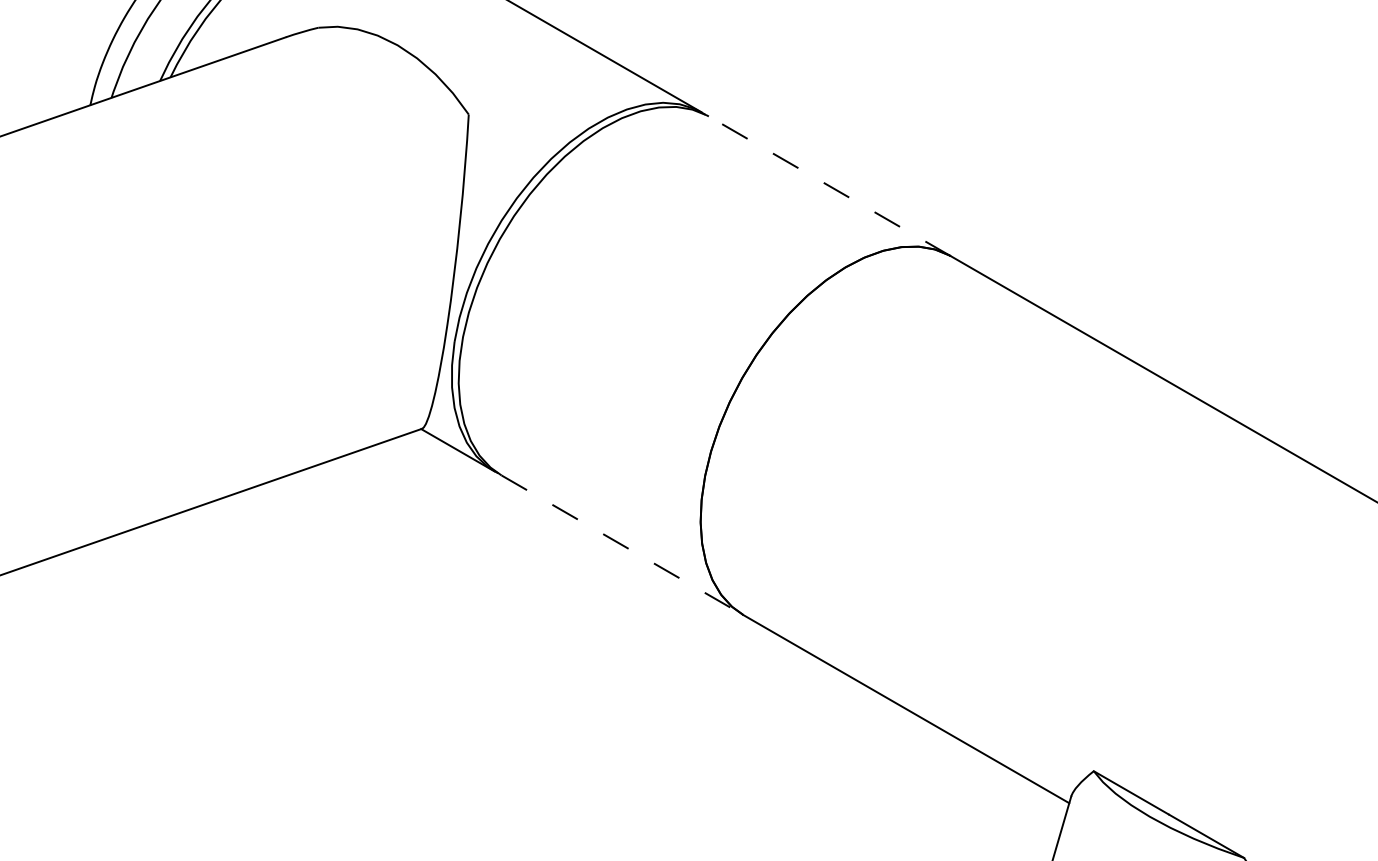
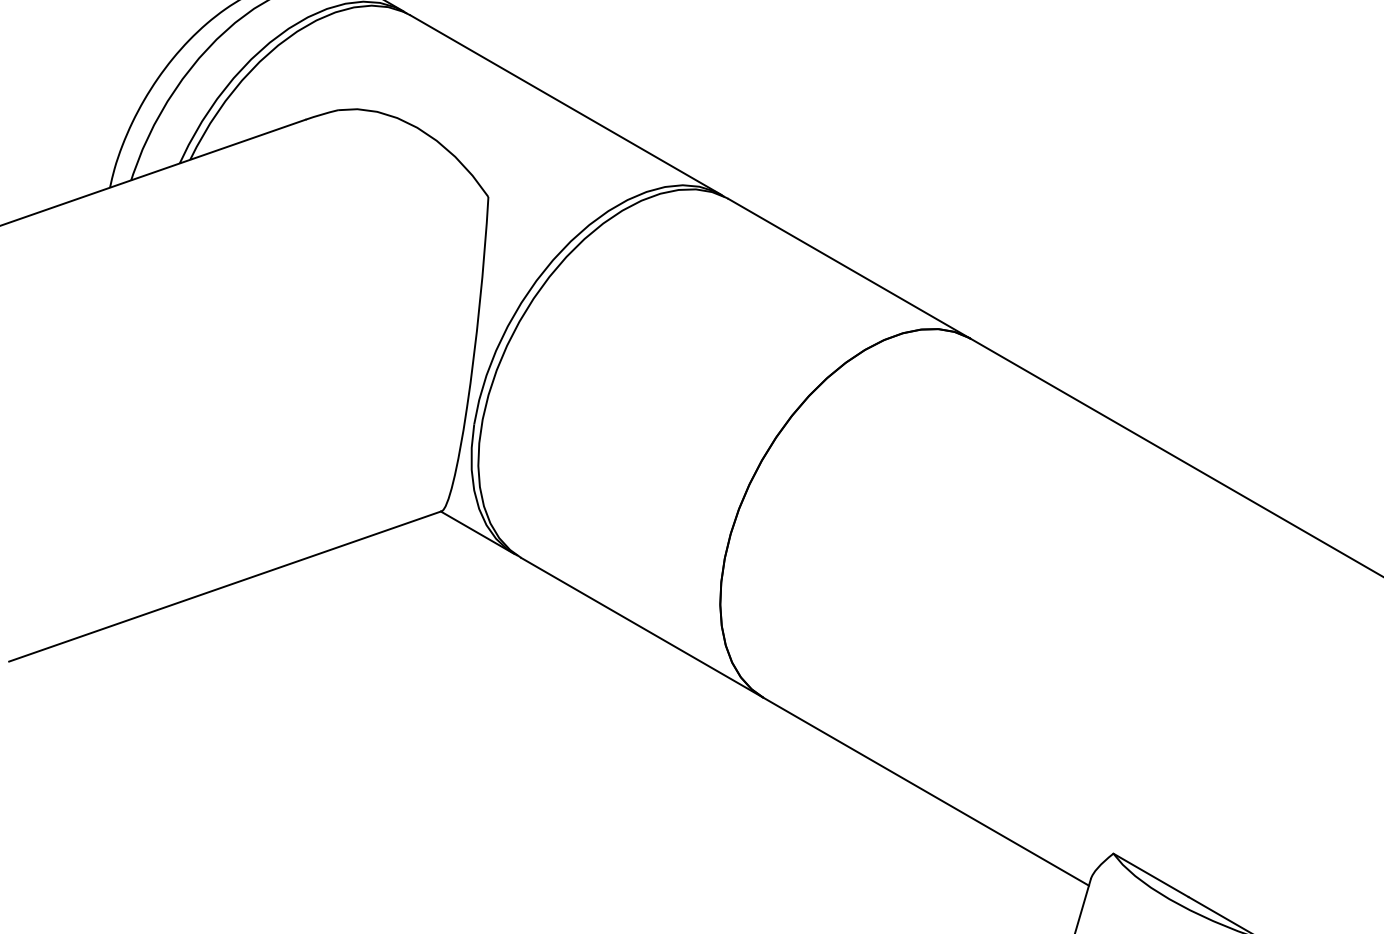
line: (829, 186) -> (849, 268), dashed -> solid
line: (622, 545) -> (642, 627), dashed -> solid

